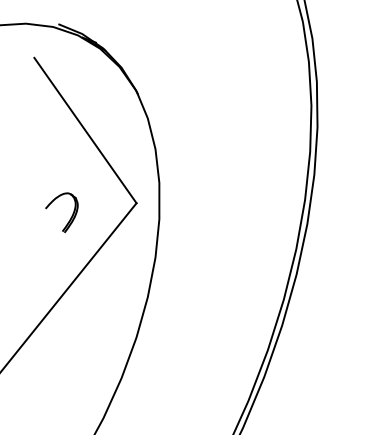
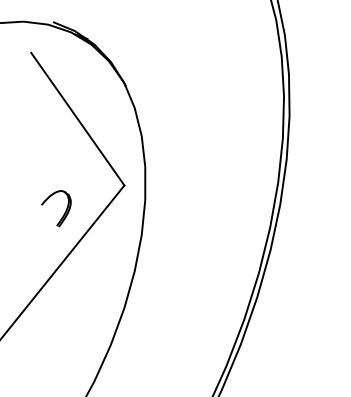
part: (70, 217) -> (64, 213), moved

